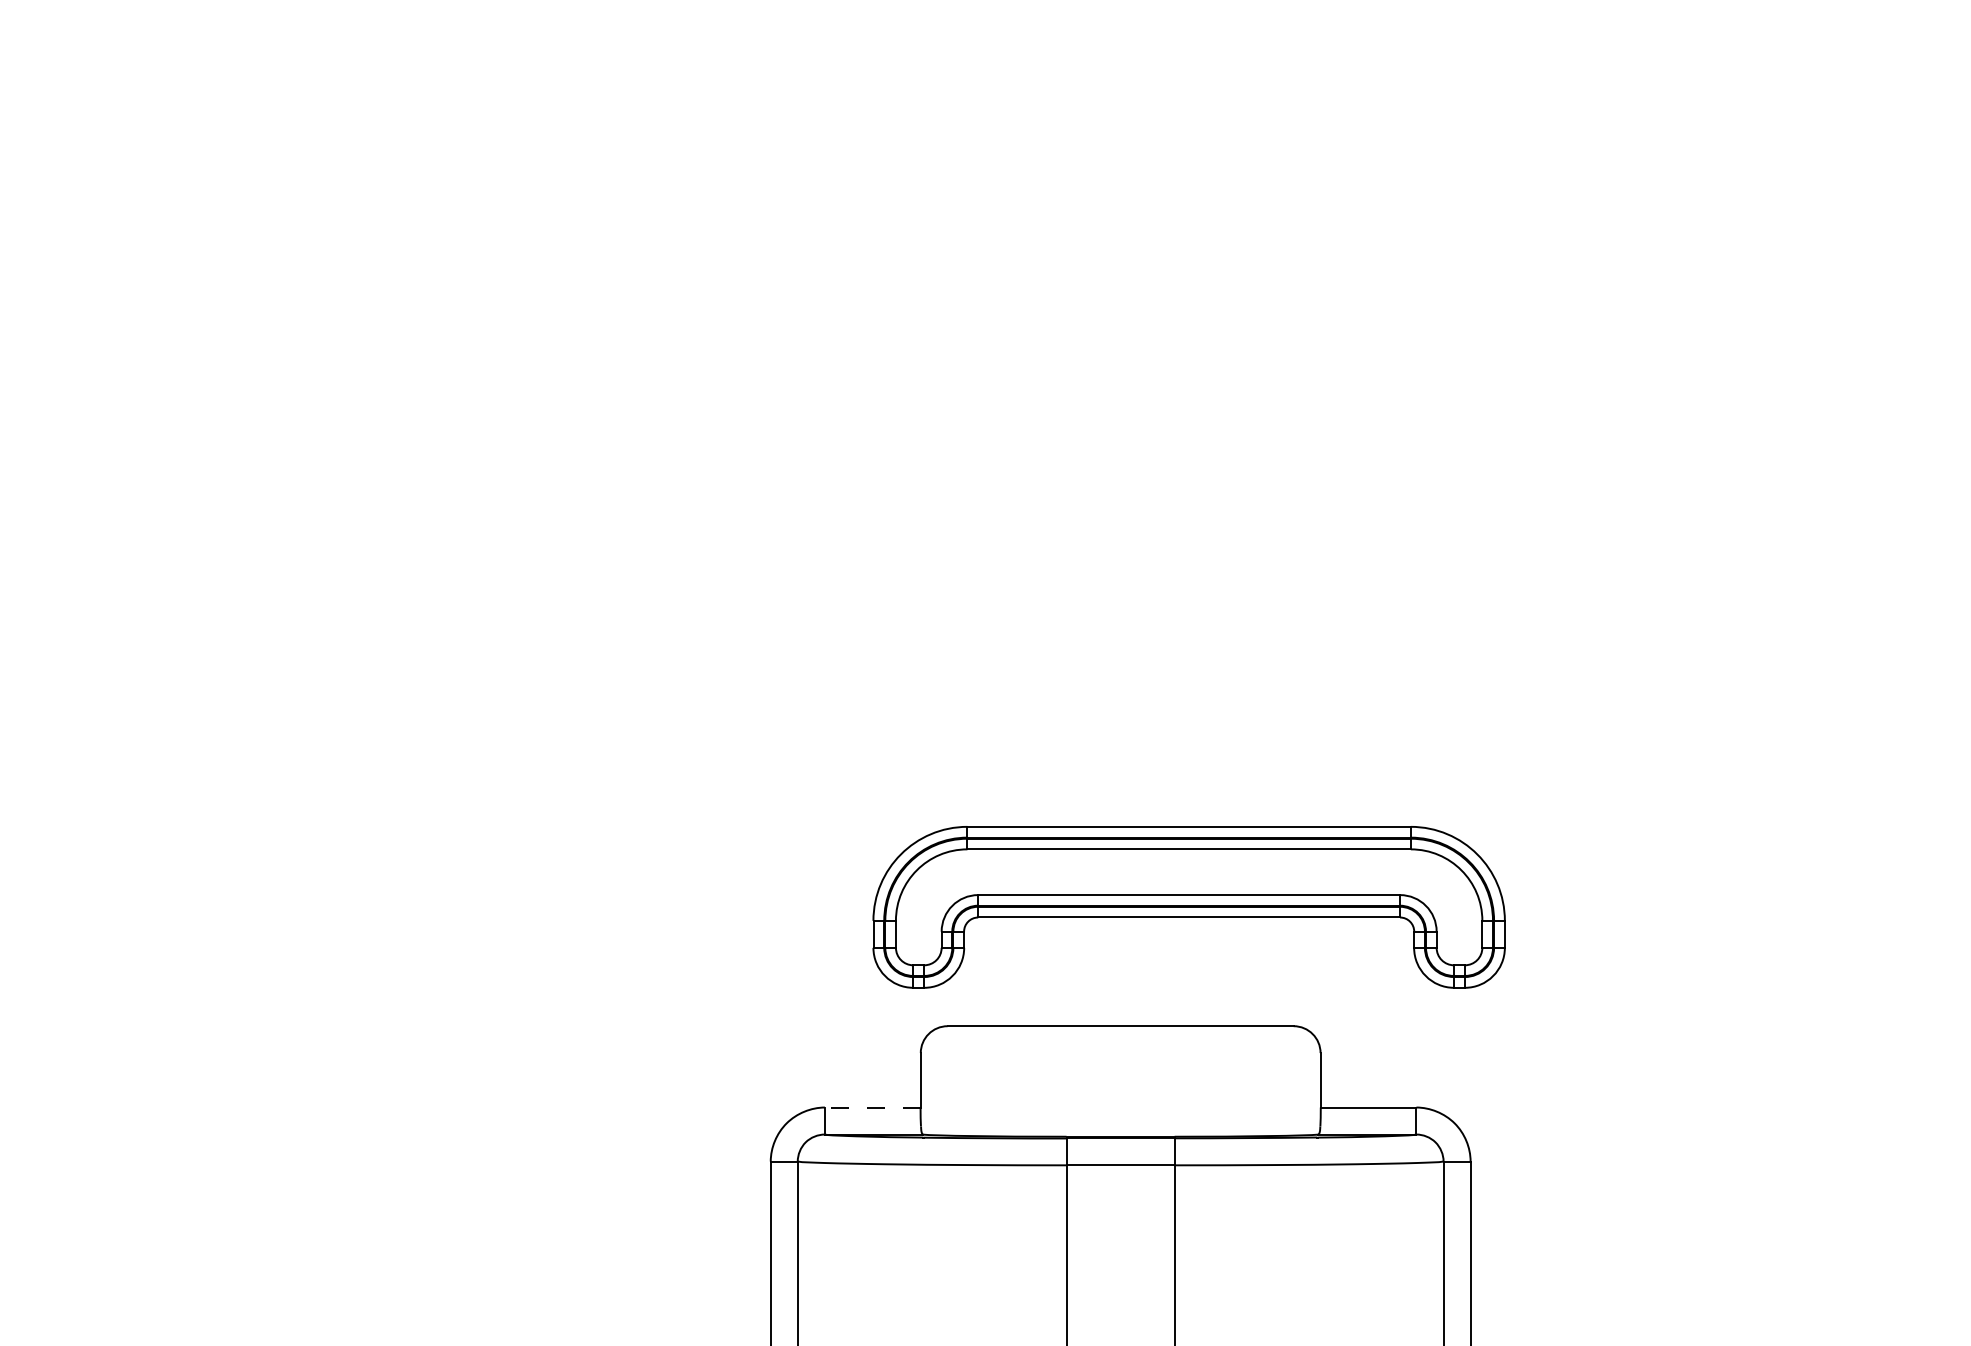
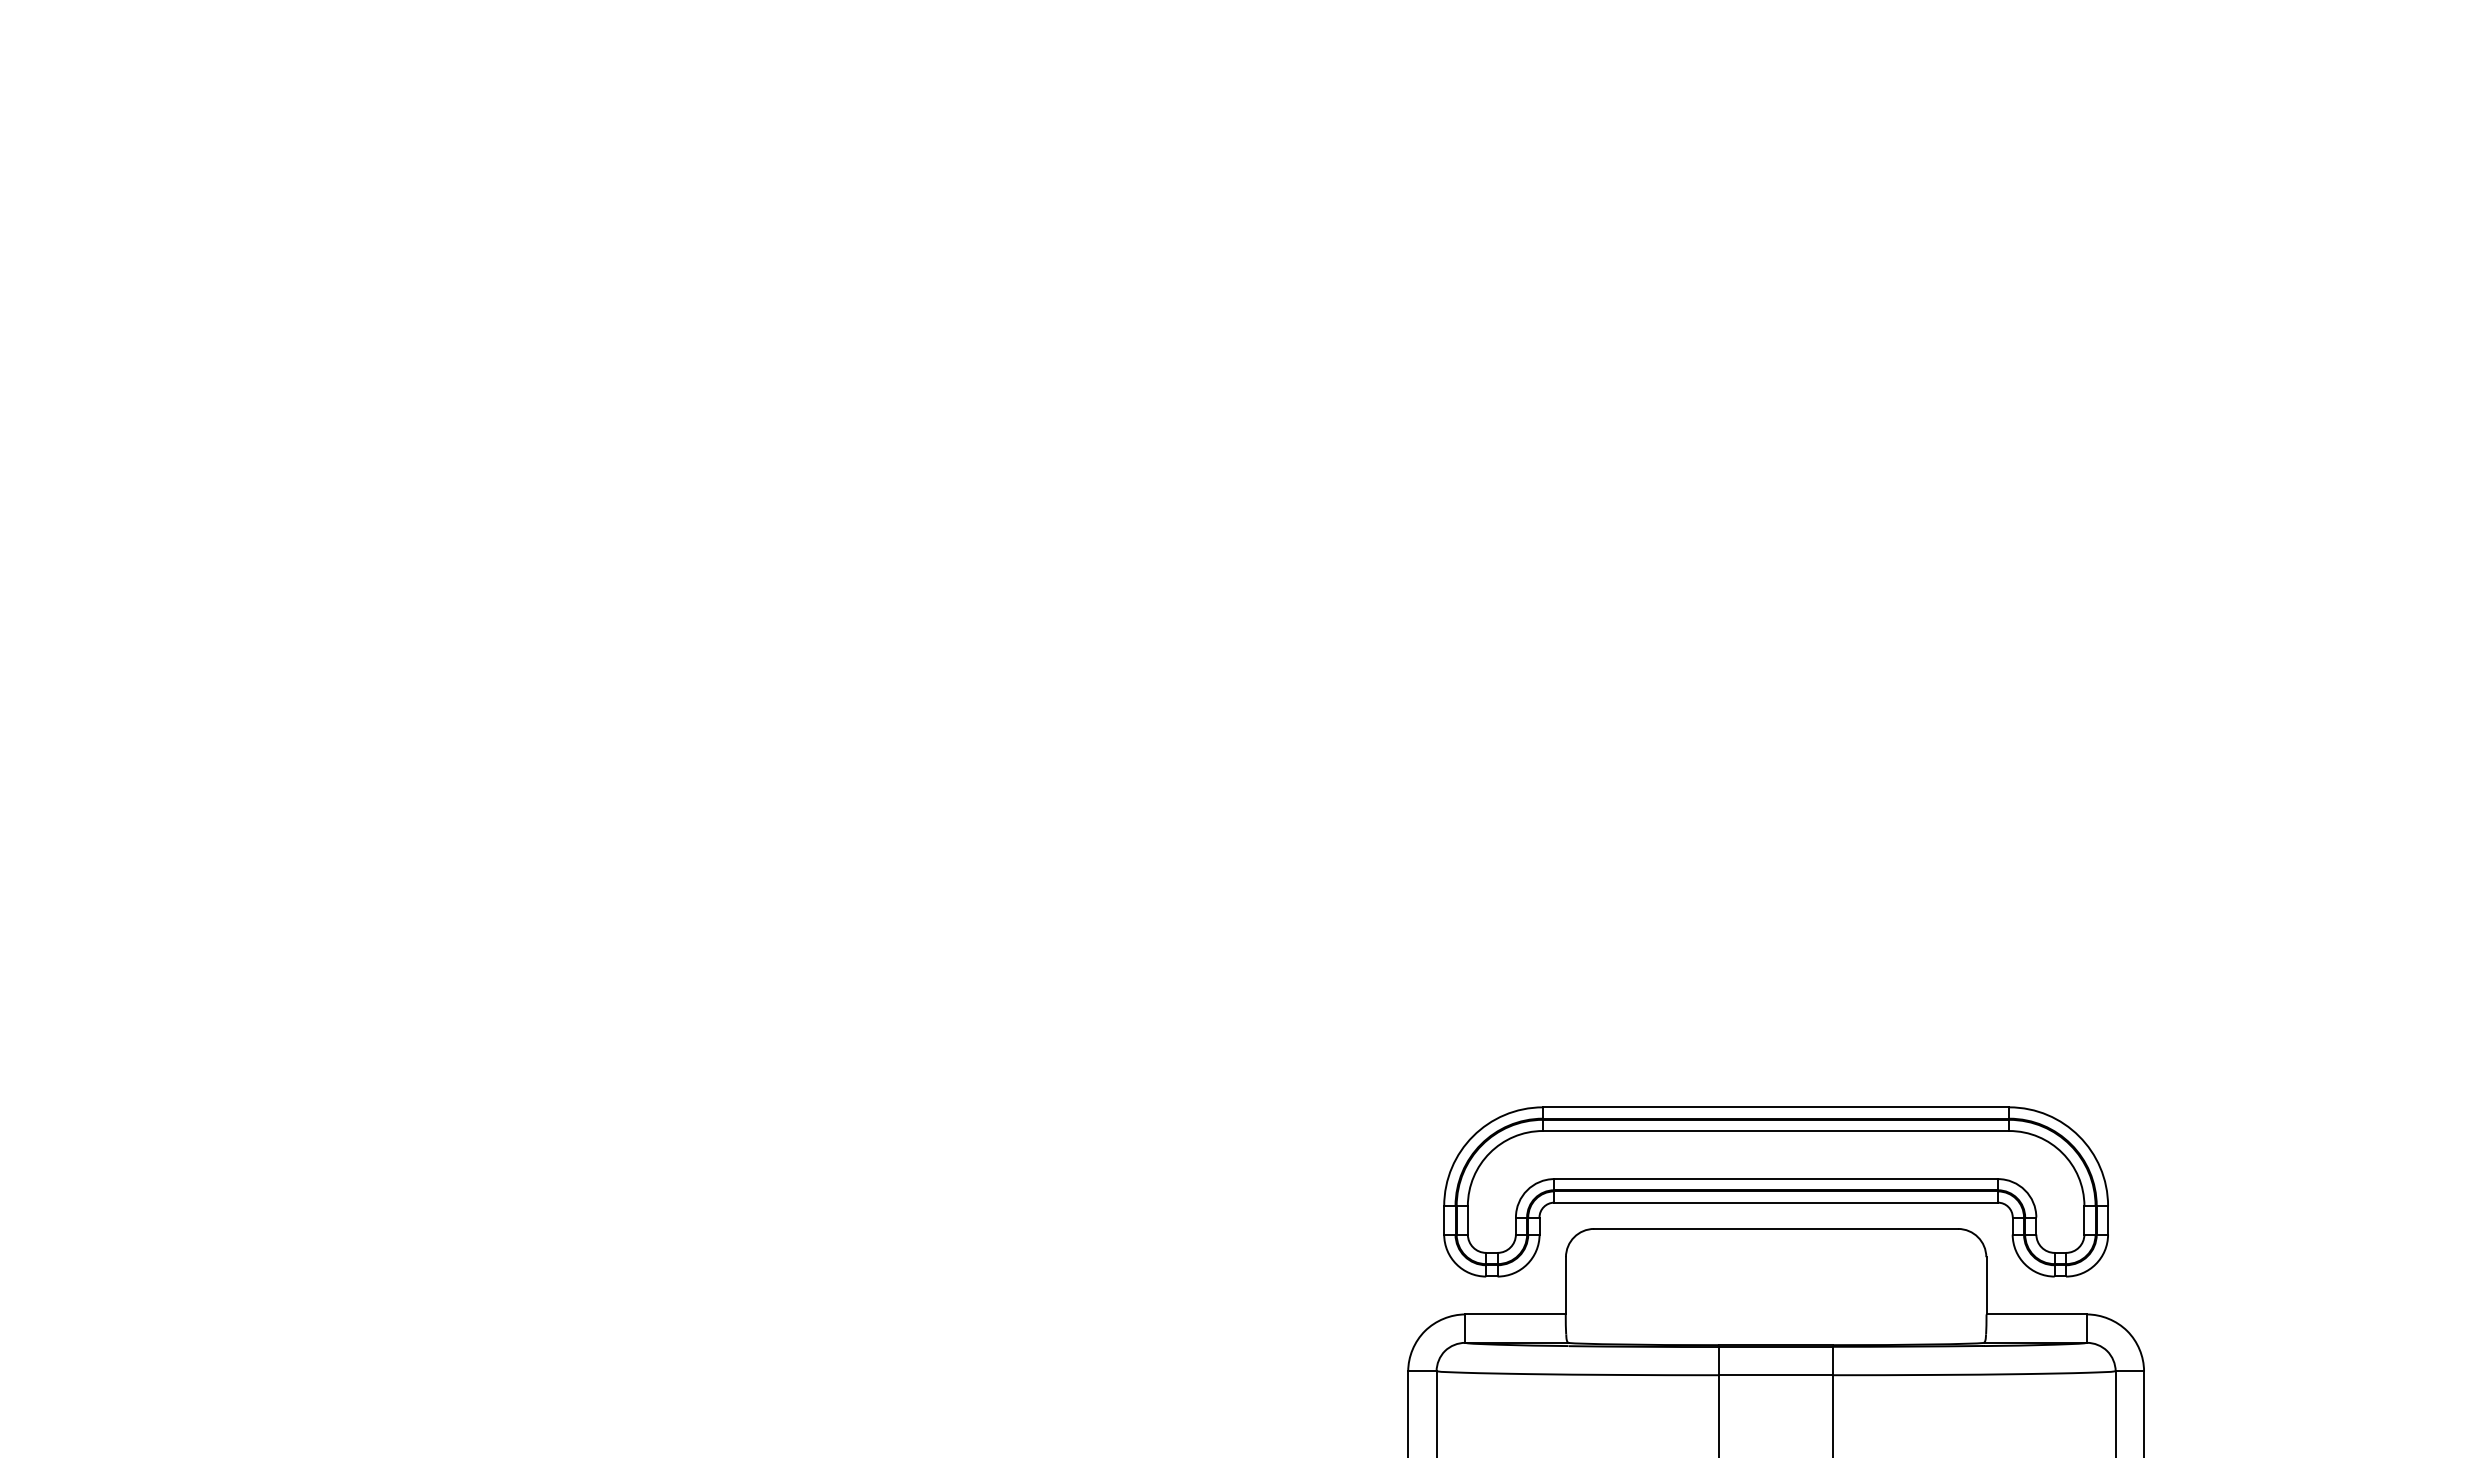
part: (1188, 906) -> (1775, 1191), moved
line: (871, 1107) -> (1514, 1314), dashed -> solid

